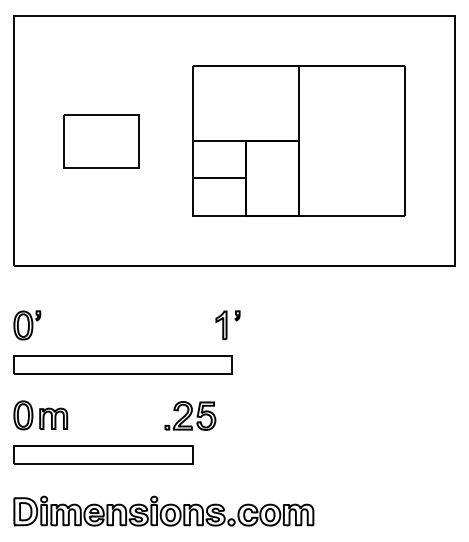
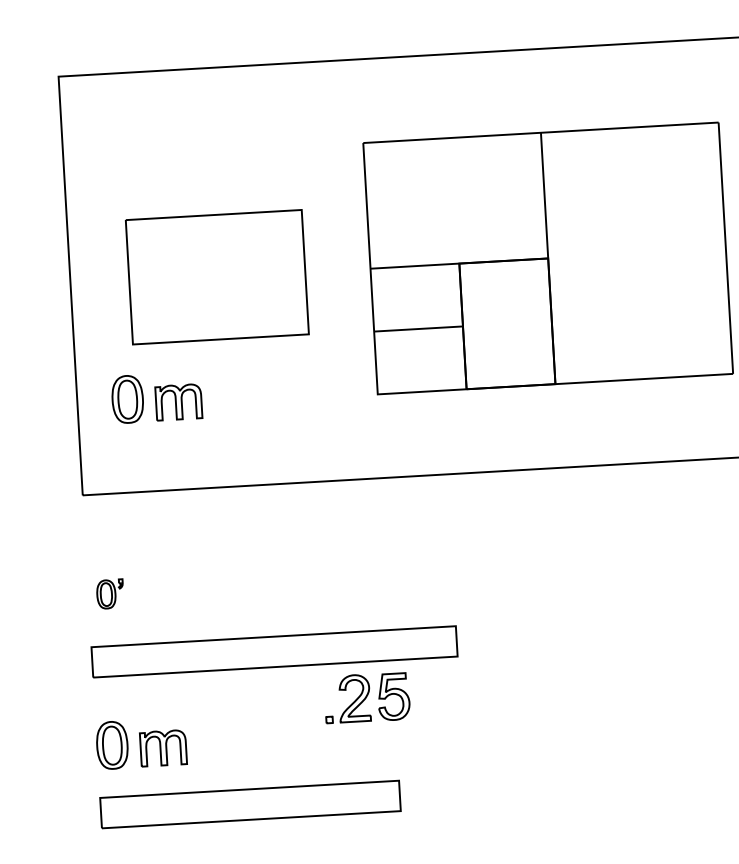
part: (101, 141) -> (216, 278), size x1.4
part: (61, 210) -> (156, 397), added
part: (27, 325) -> (110, 594), size x0.6
part: (227, 325) -> (446, 574), removed
part: (190, 415) -> (367, 697), moved

